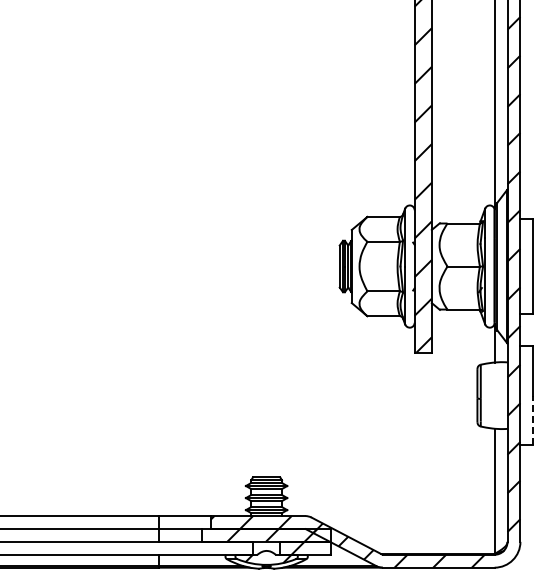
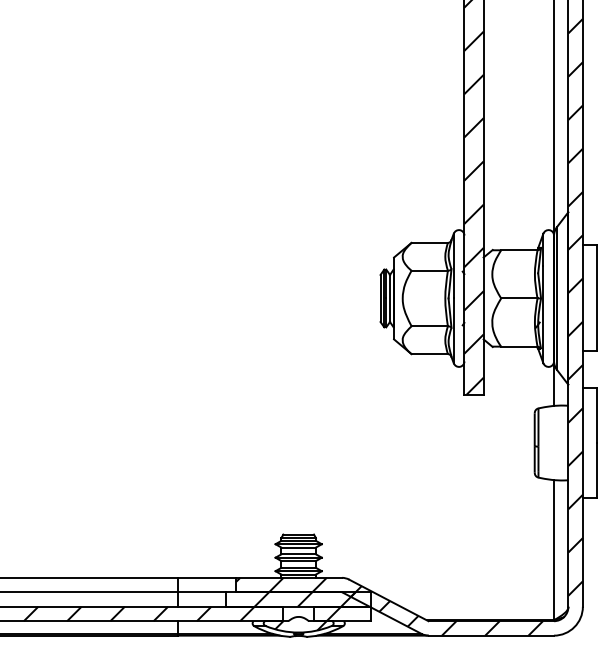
line: (533, 420) -> (597, 470), dashed -> solid
hatch: (137, 547) -> (154, 613), added

